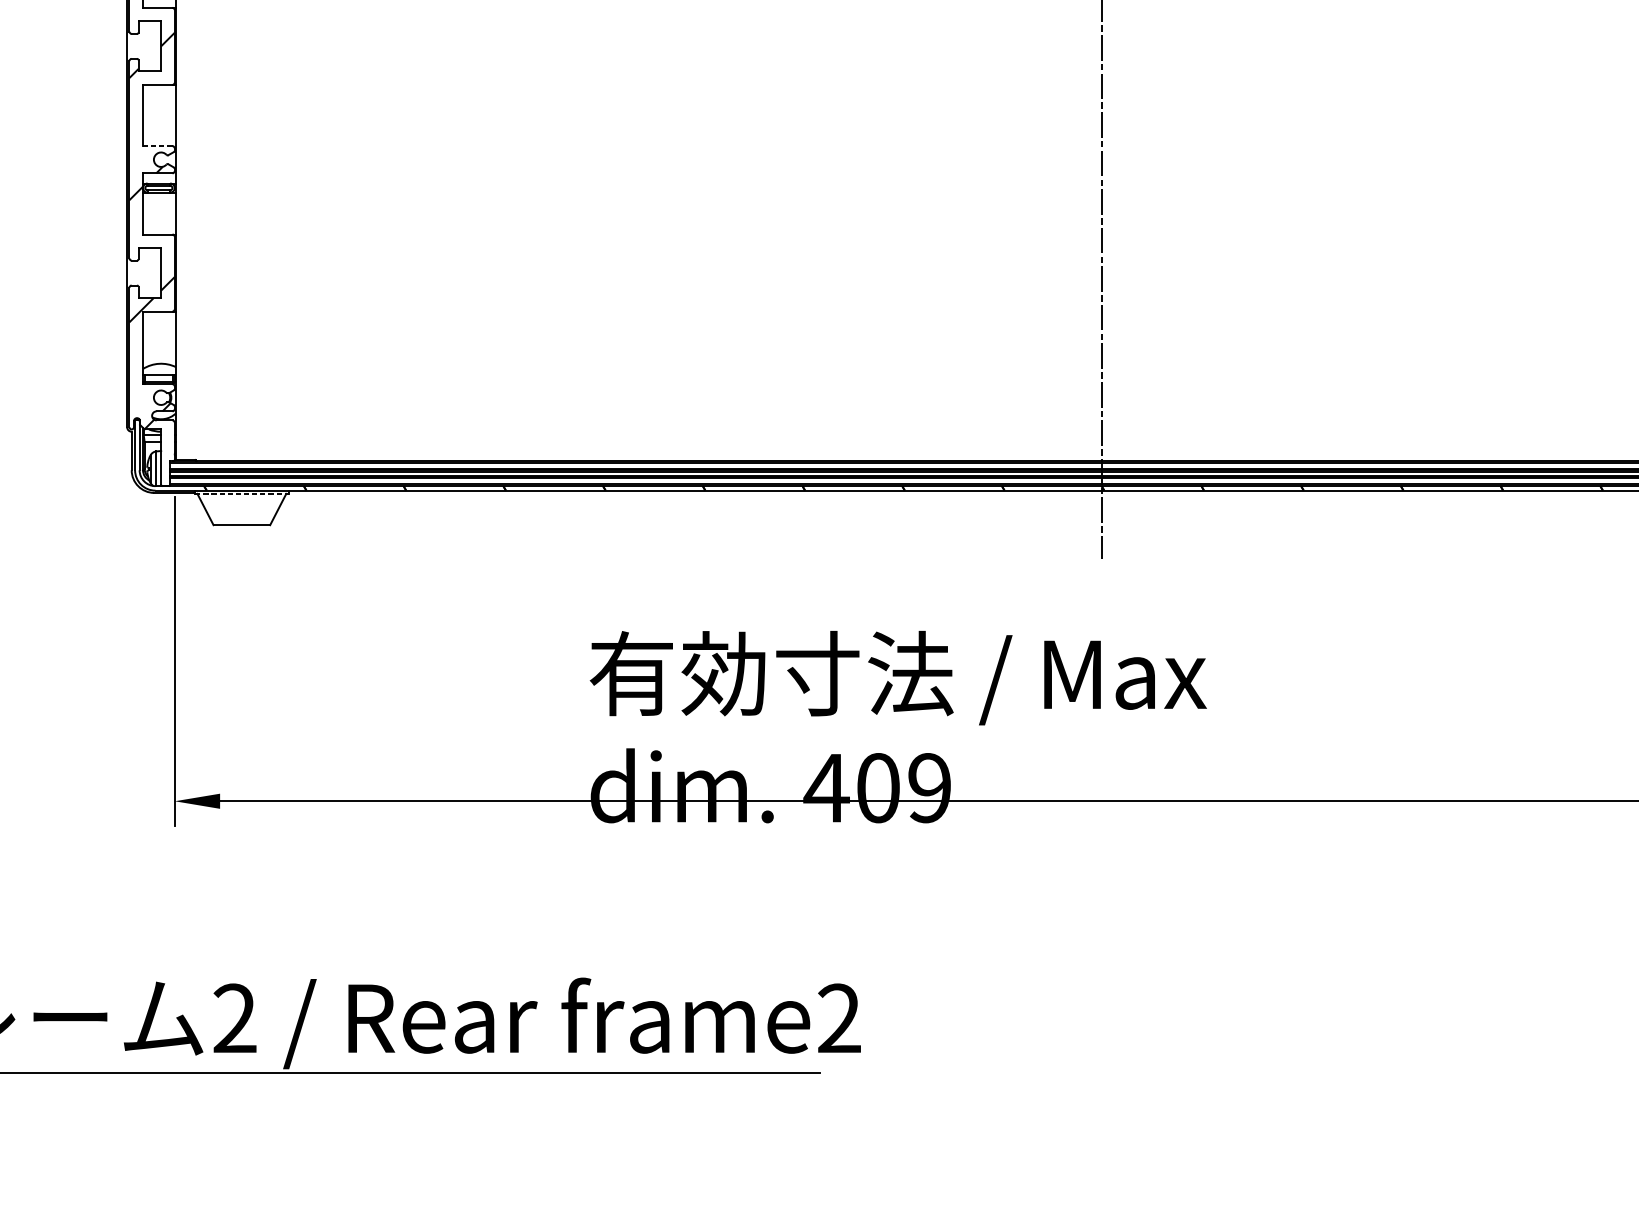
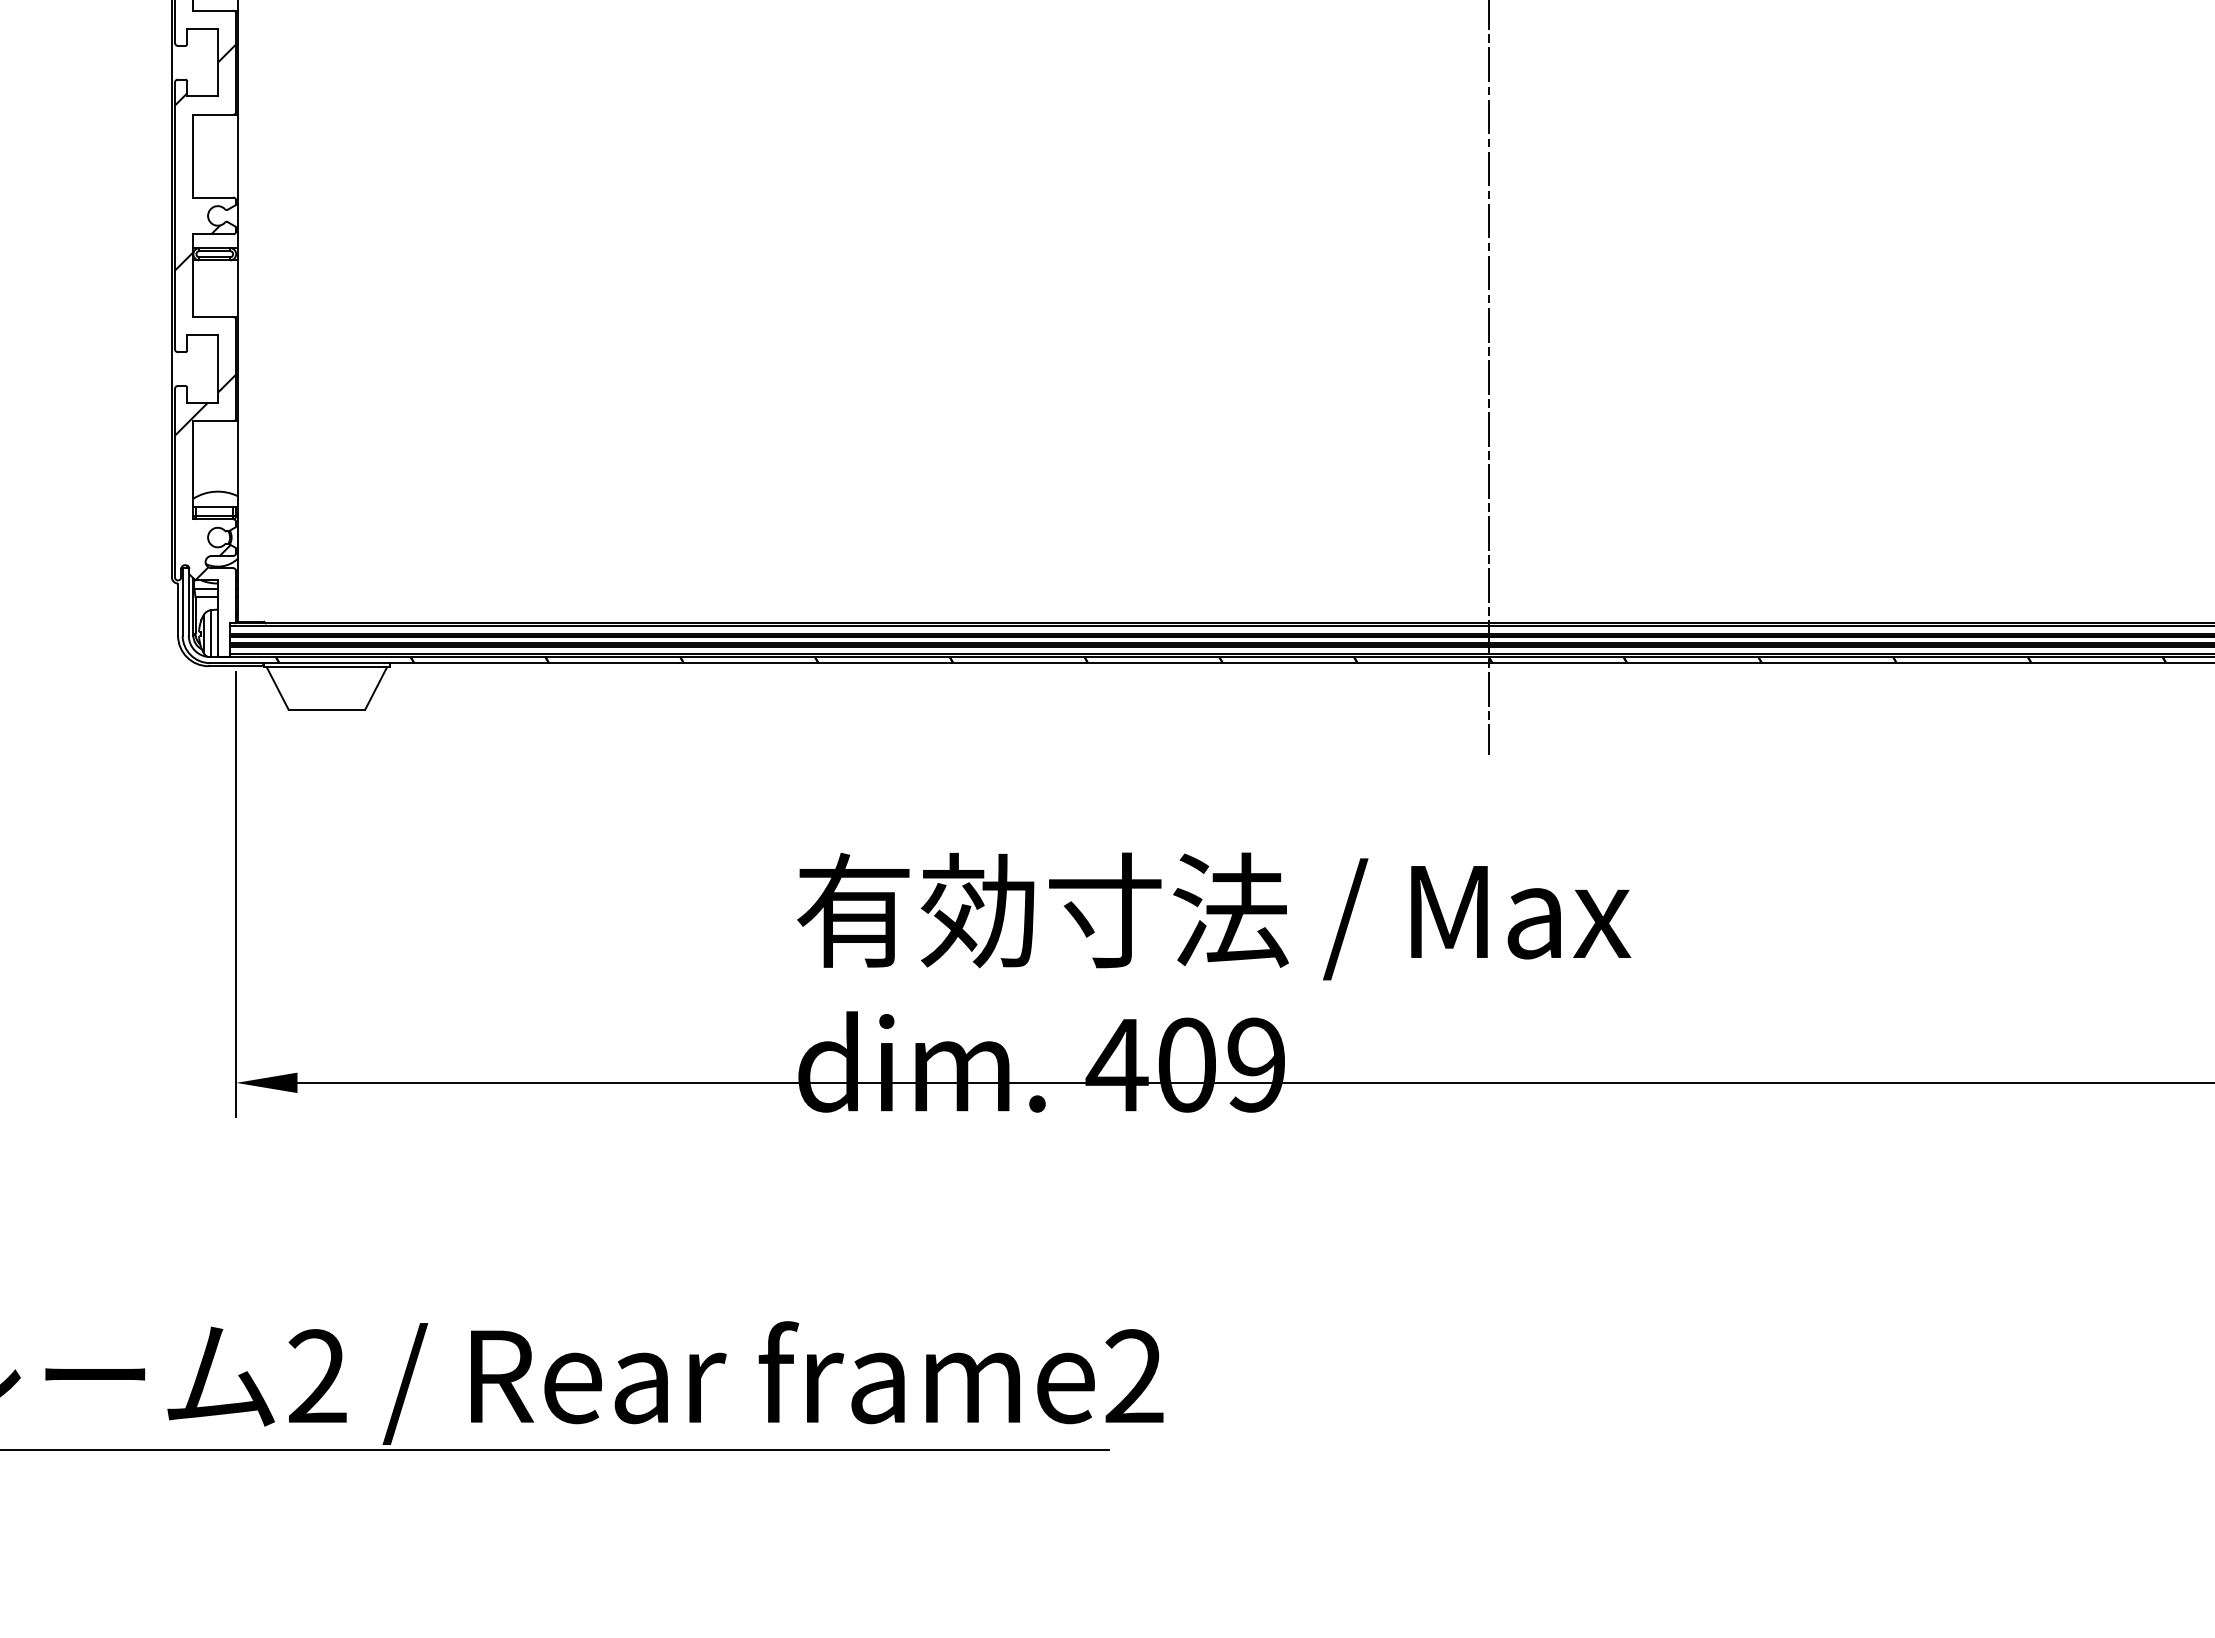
line: (157, 146) -> (213, 197), dashed -> solid
line: (242, 493) -> (327, 667), dashed -> solid

